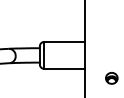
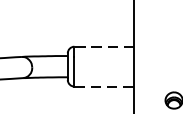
line: (64, 41) -> (104, 46), solid -> dashed
line: (65, 68) -> (105, 85), solid -> dashed

